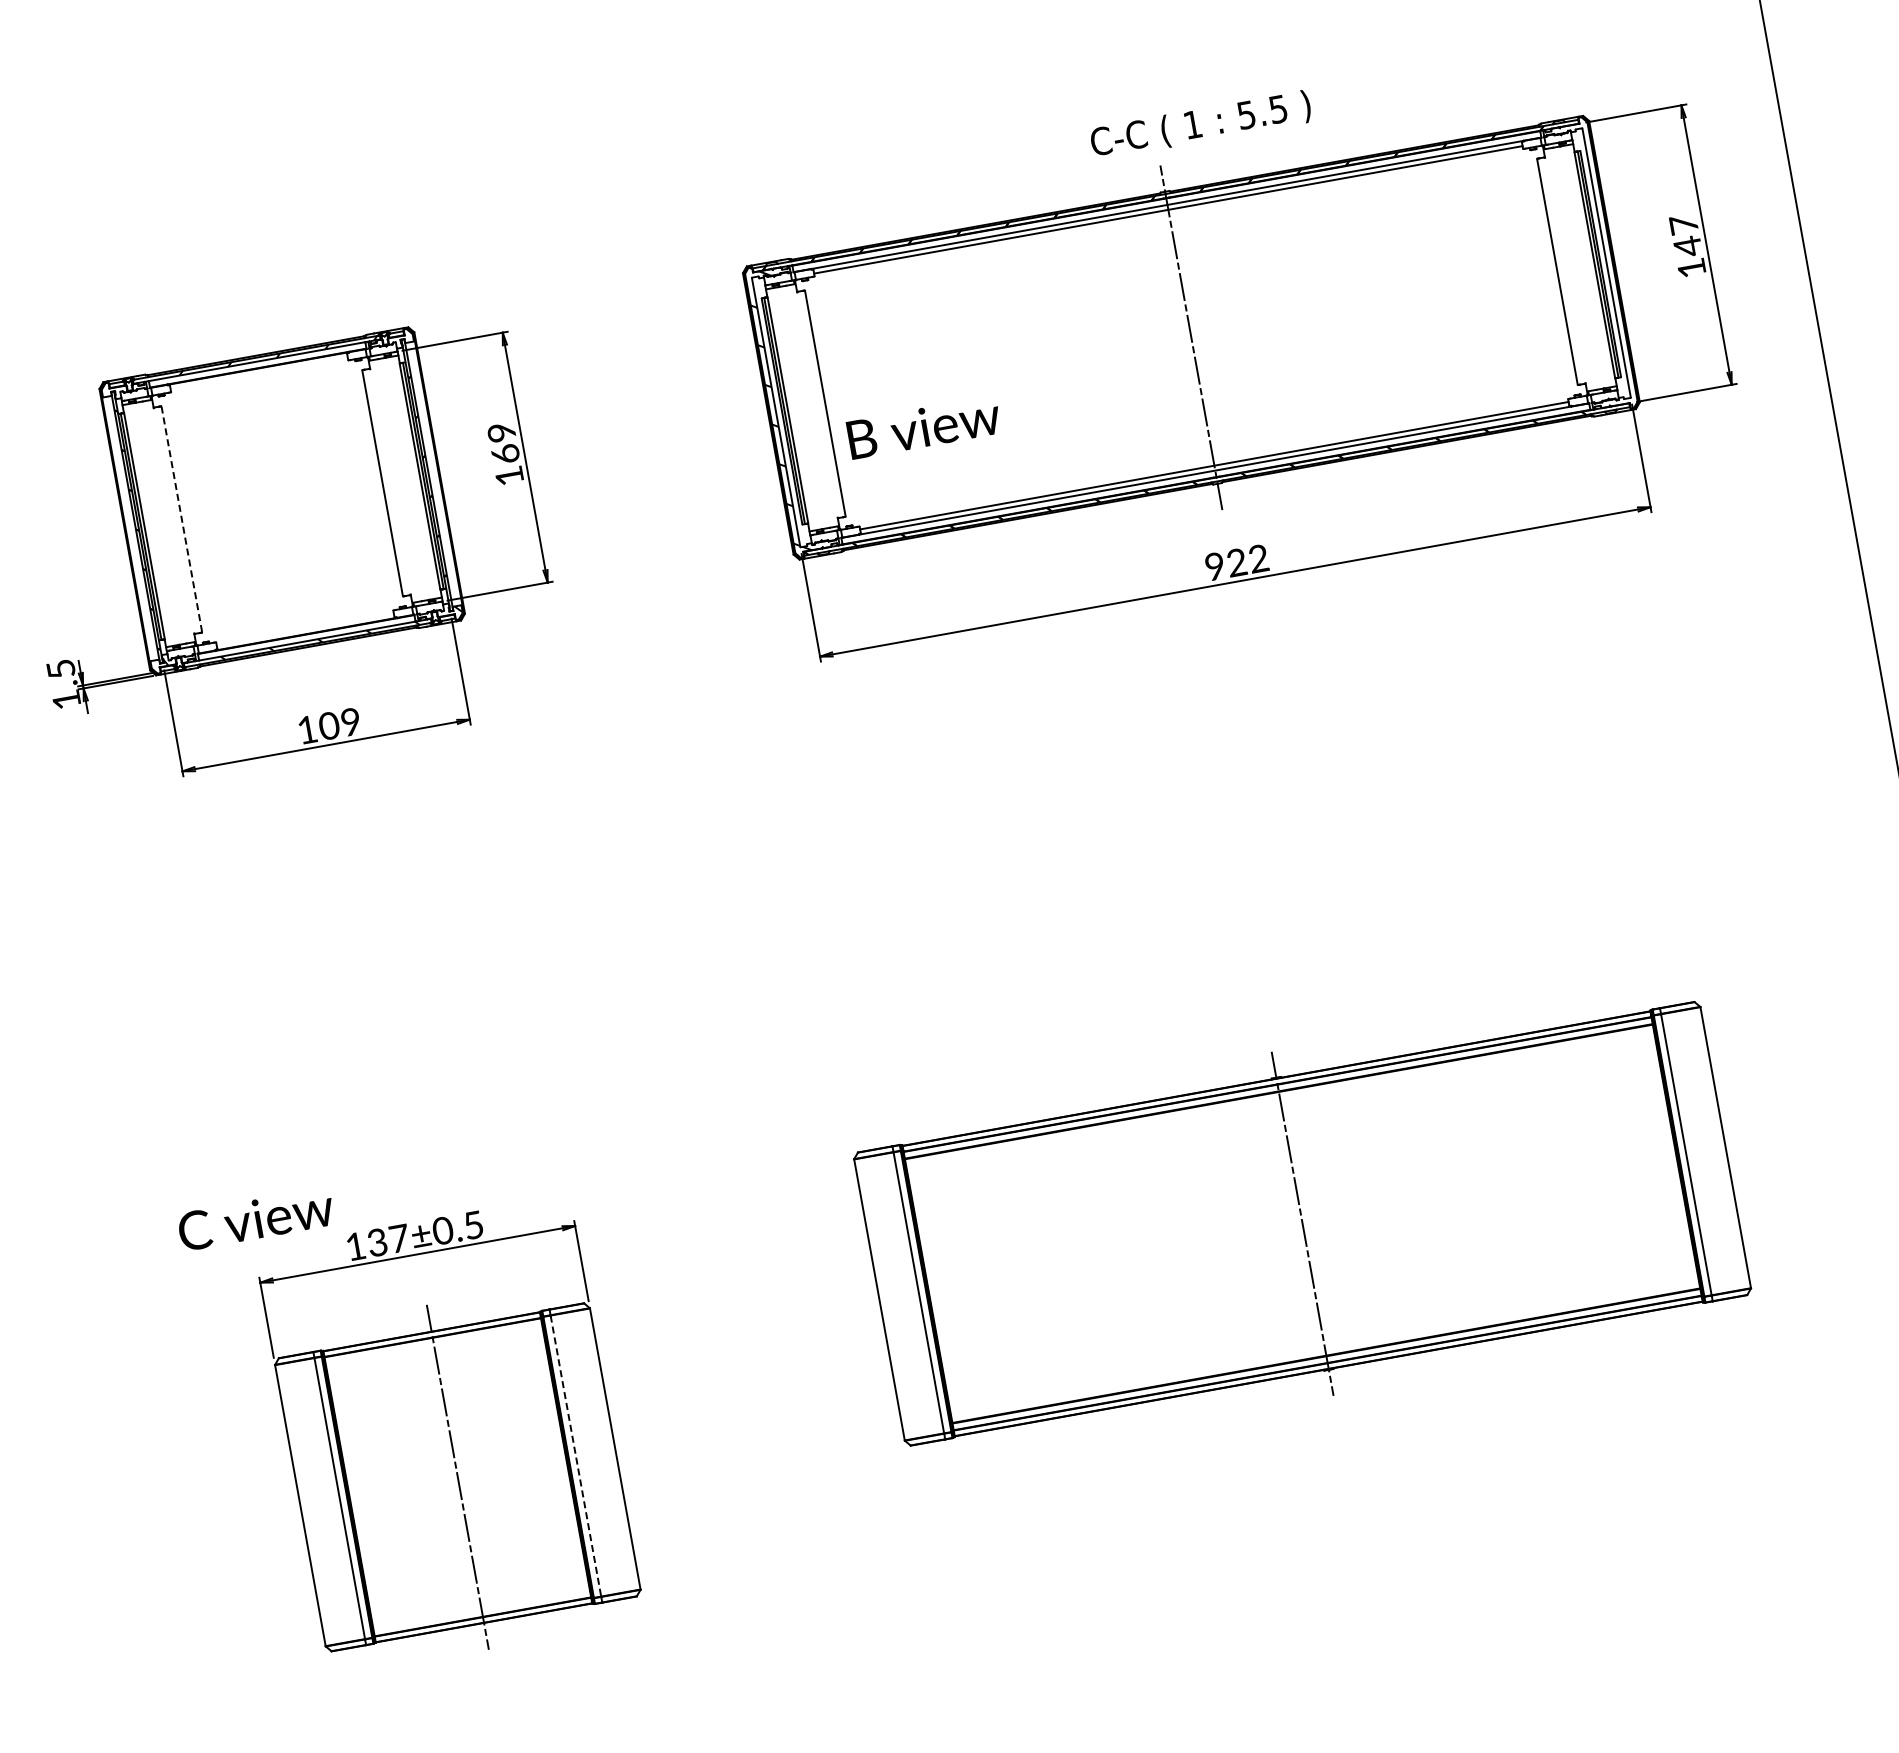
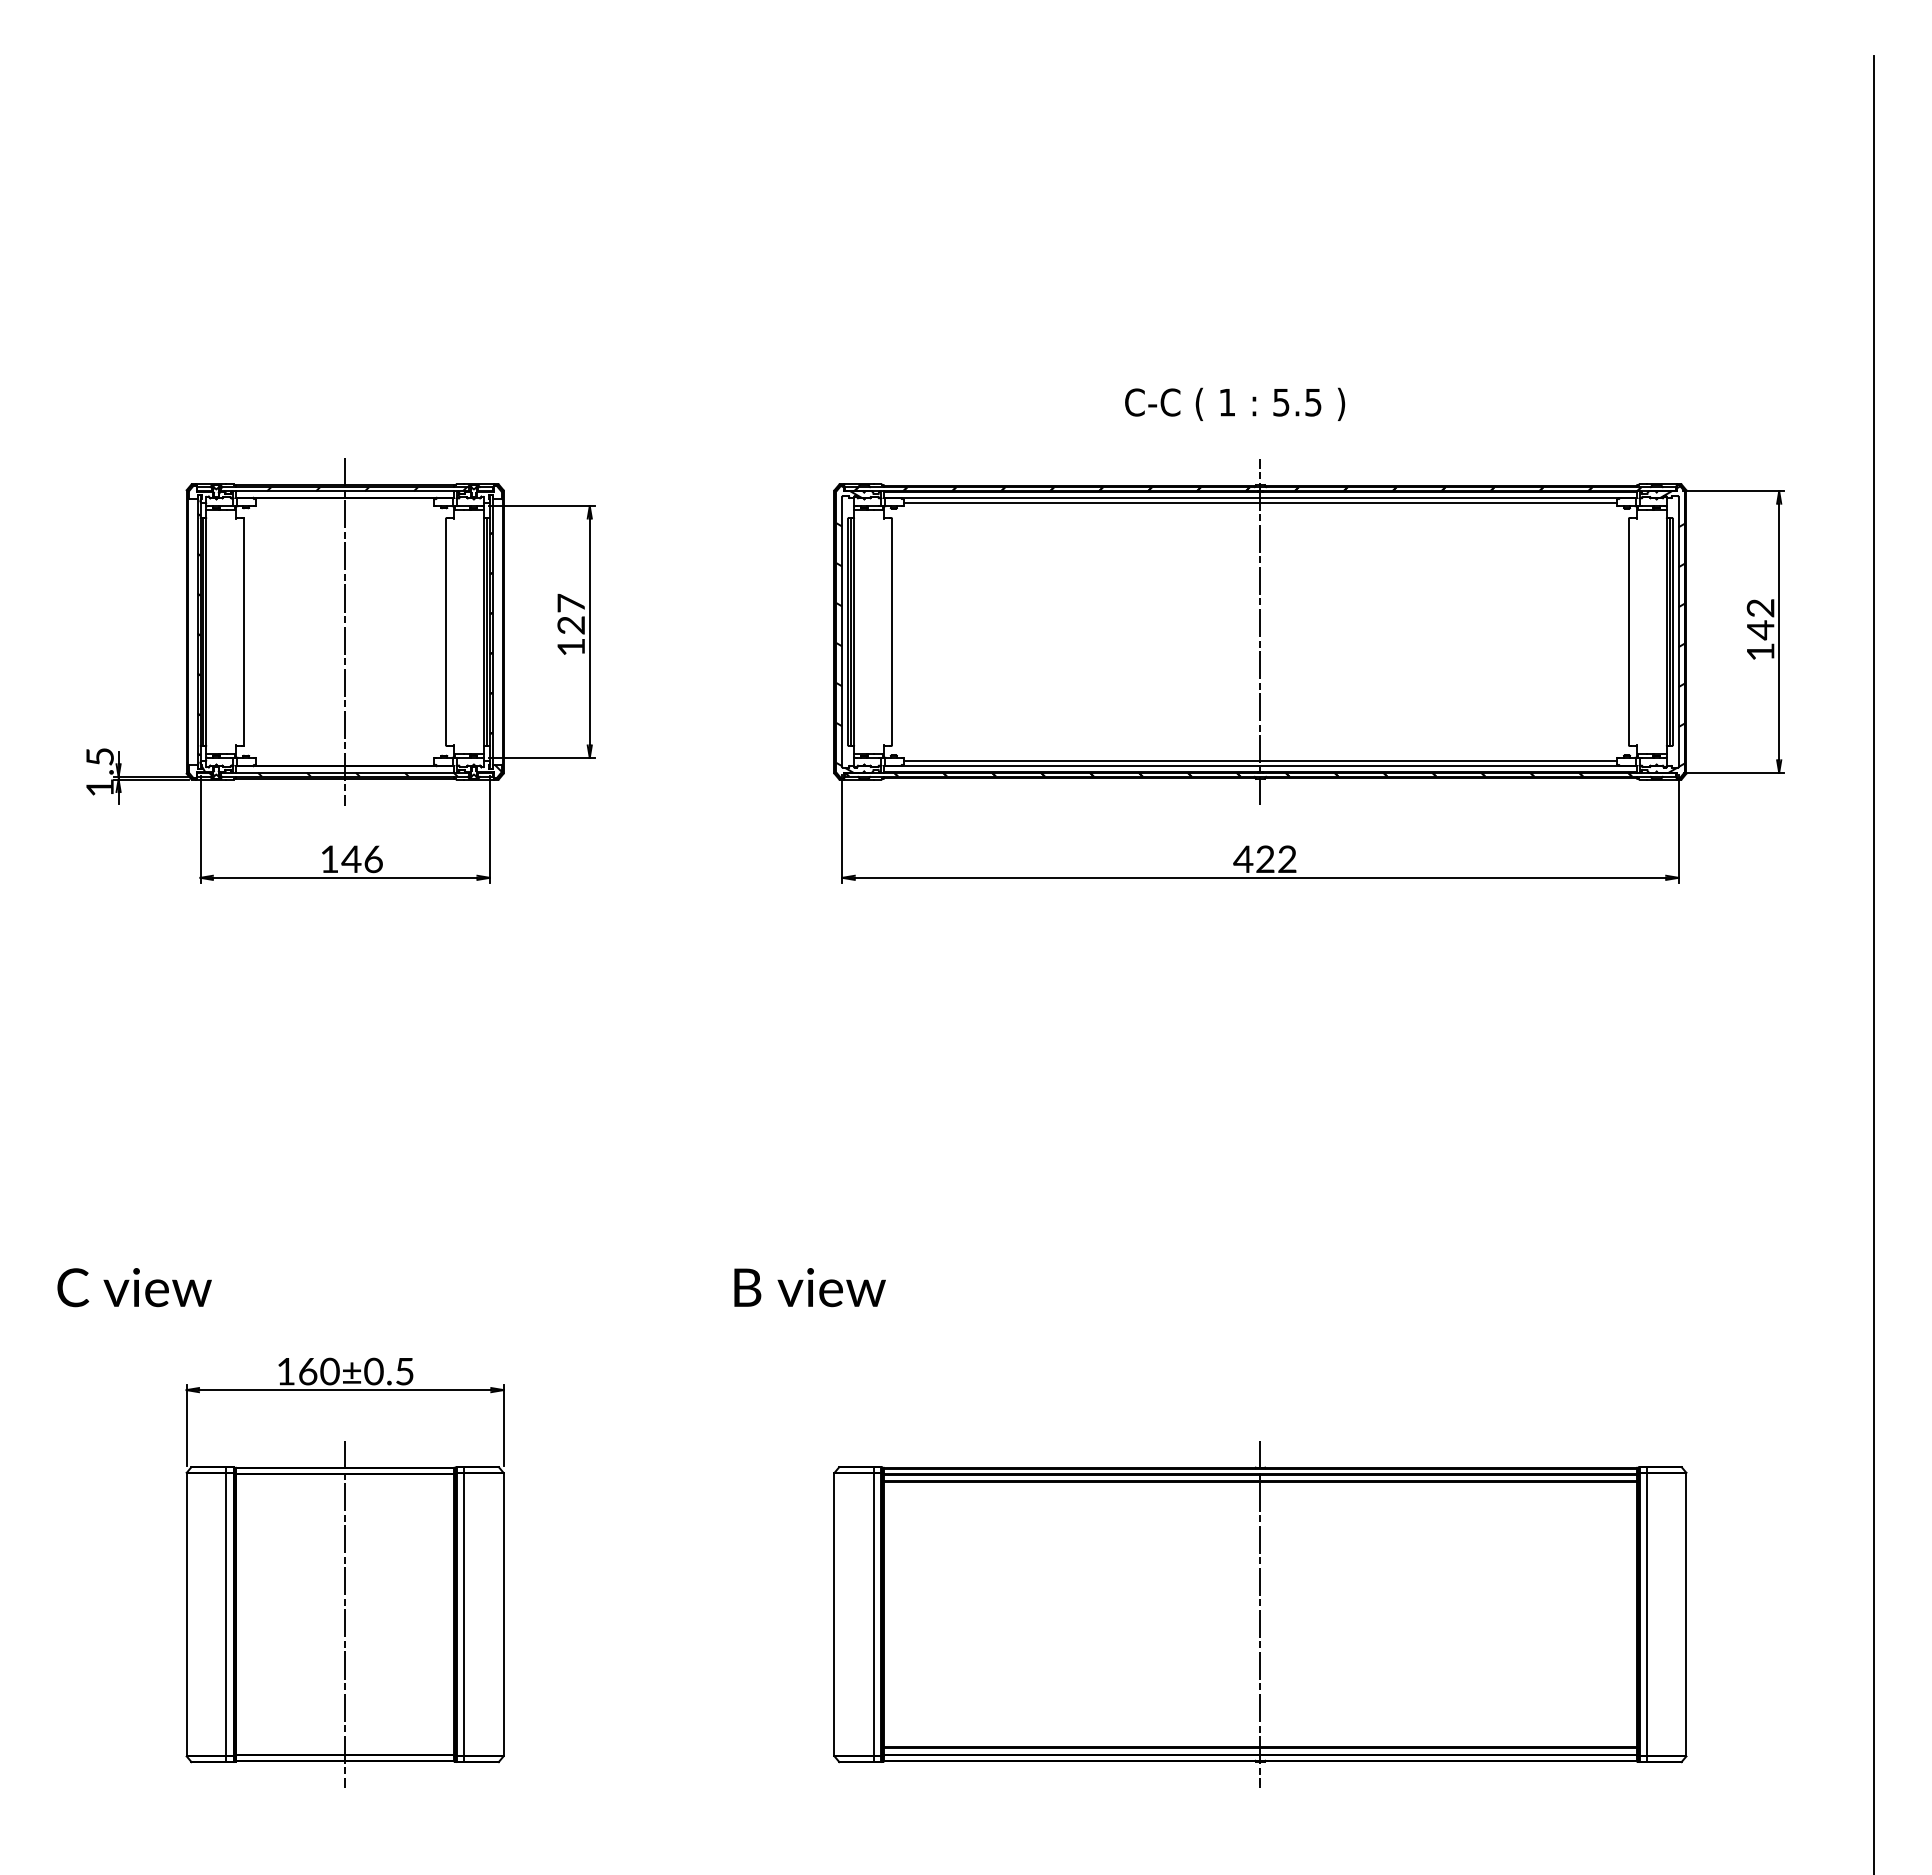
text: (1201, 124) -> (1235, 403), moved
text: (1683, 224) -> (1760, 607), 147 -> 142
hatch: (1600, 261) -> (1672, 629), added
text: (923, 427) -> (809, 1287), moved
text: (503, 442) -> (571, 613), 169 -> 127
line: (282, 500) -> (345, 631), added
line: (182, 518) -> (244, 631), dashed -> solid
text: (1214, 565) -> (1243, 858), 922 -> 422
text: (339, 724) -> (361, 859), 109 -> 146
text: (255, 1219) -> (134, 1287), moved
part: (1302, 1223) -> (1260, 1614), moved
text: (388, 1240) -> (319, 1371), 137±0.5 -> 160±0.5
line: (576, 1456) -> (464, 1615), dashed -> solid

